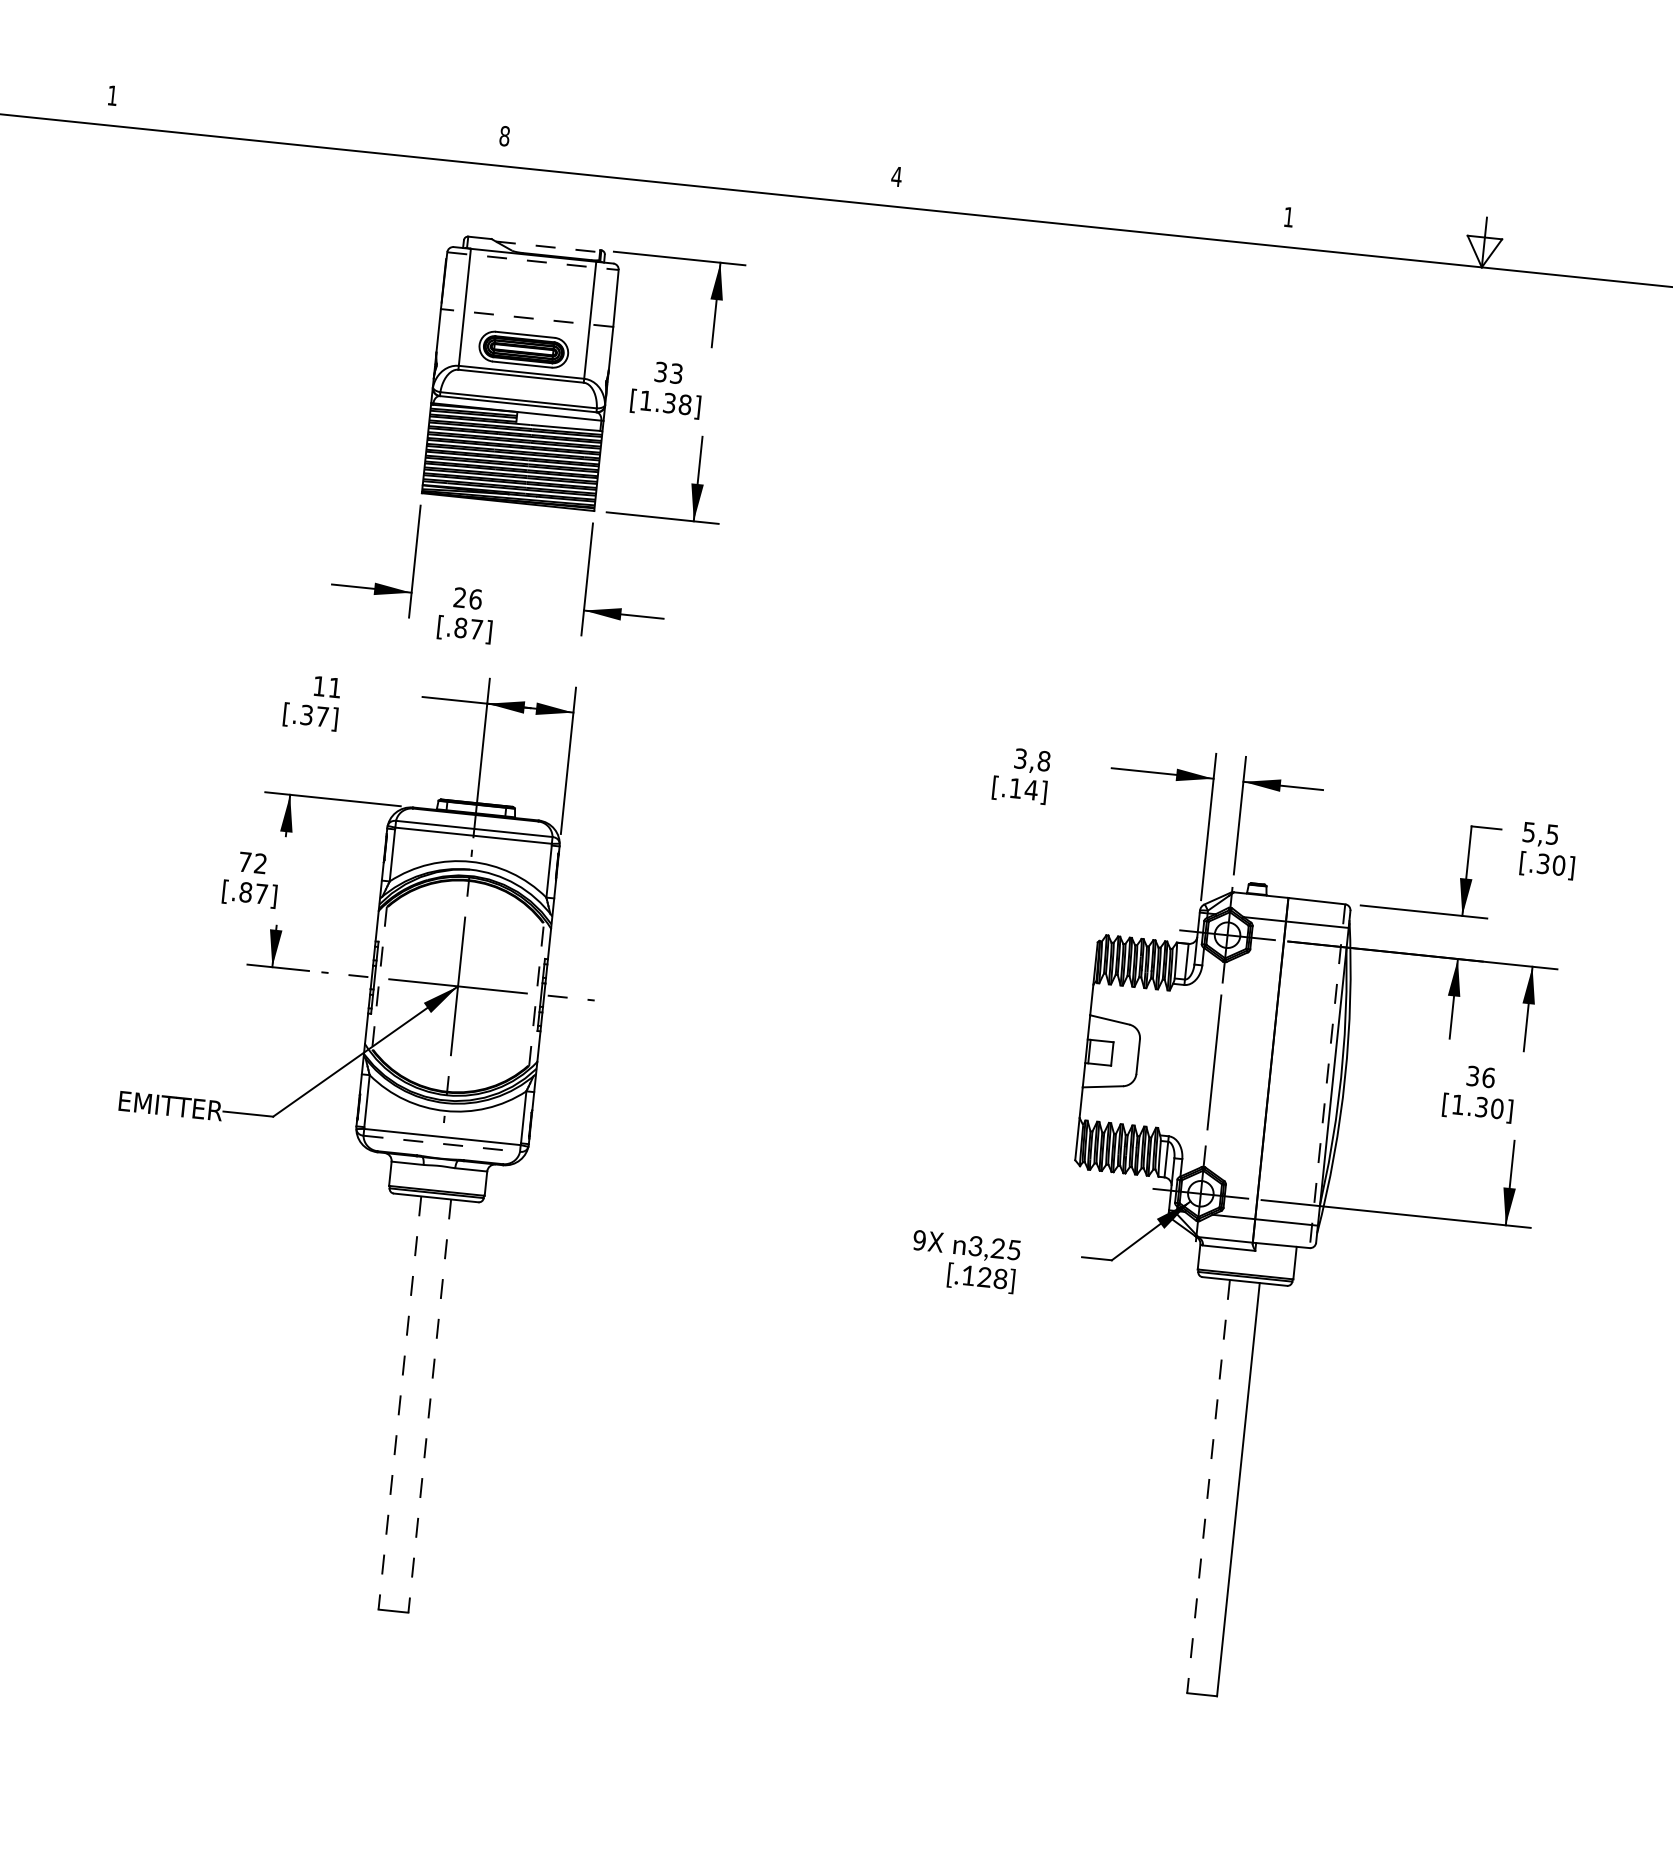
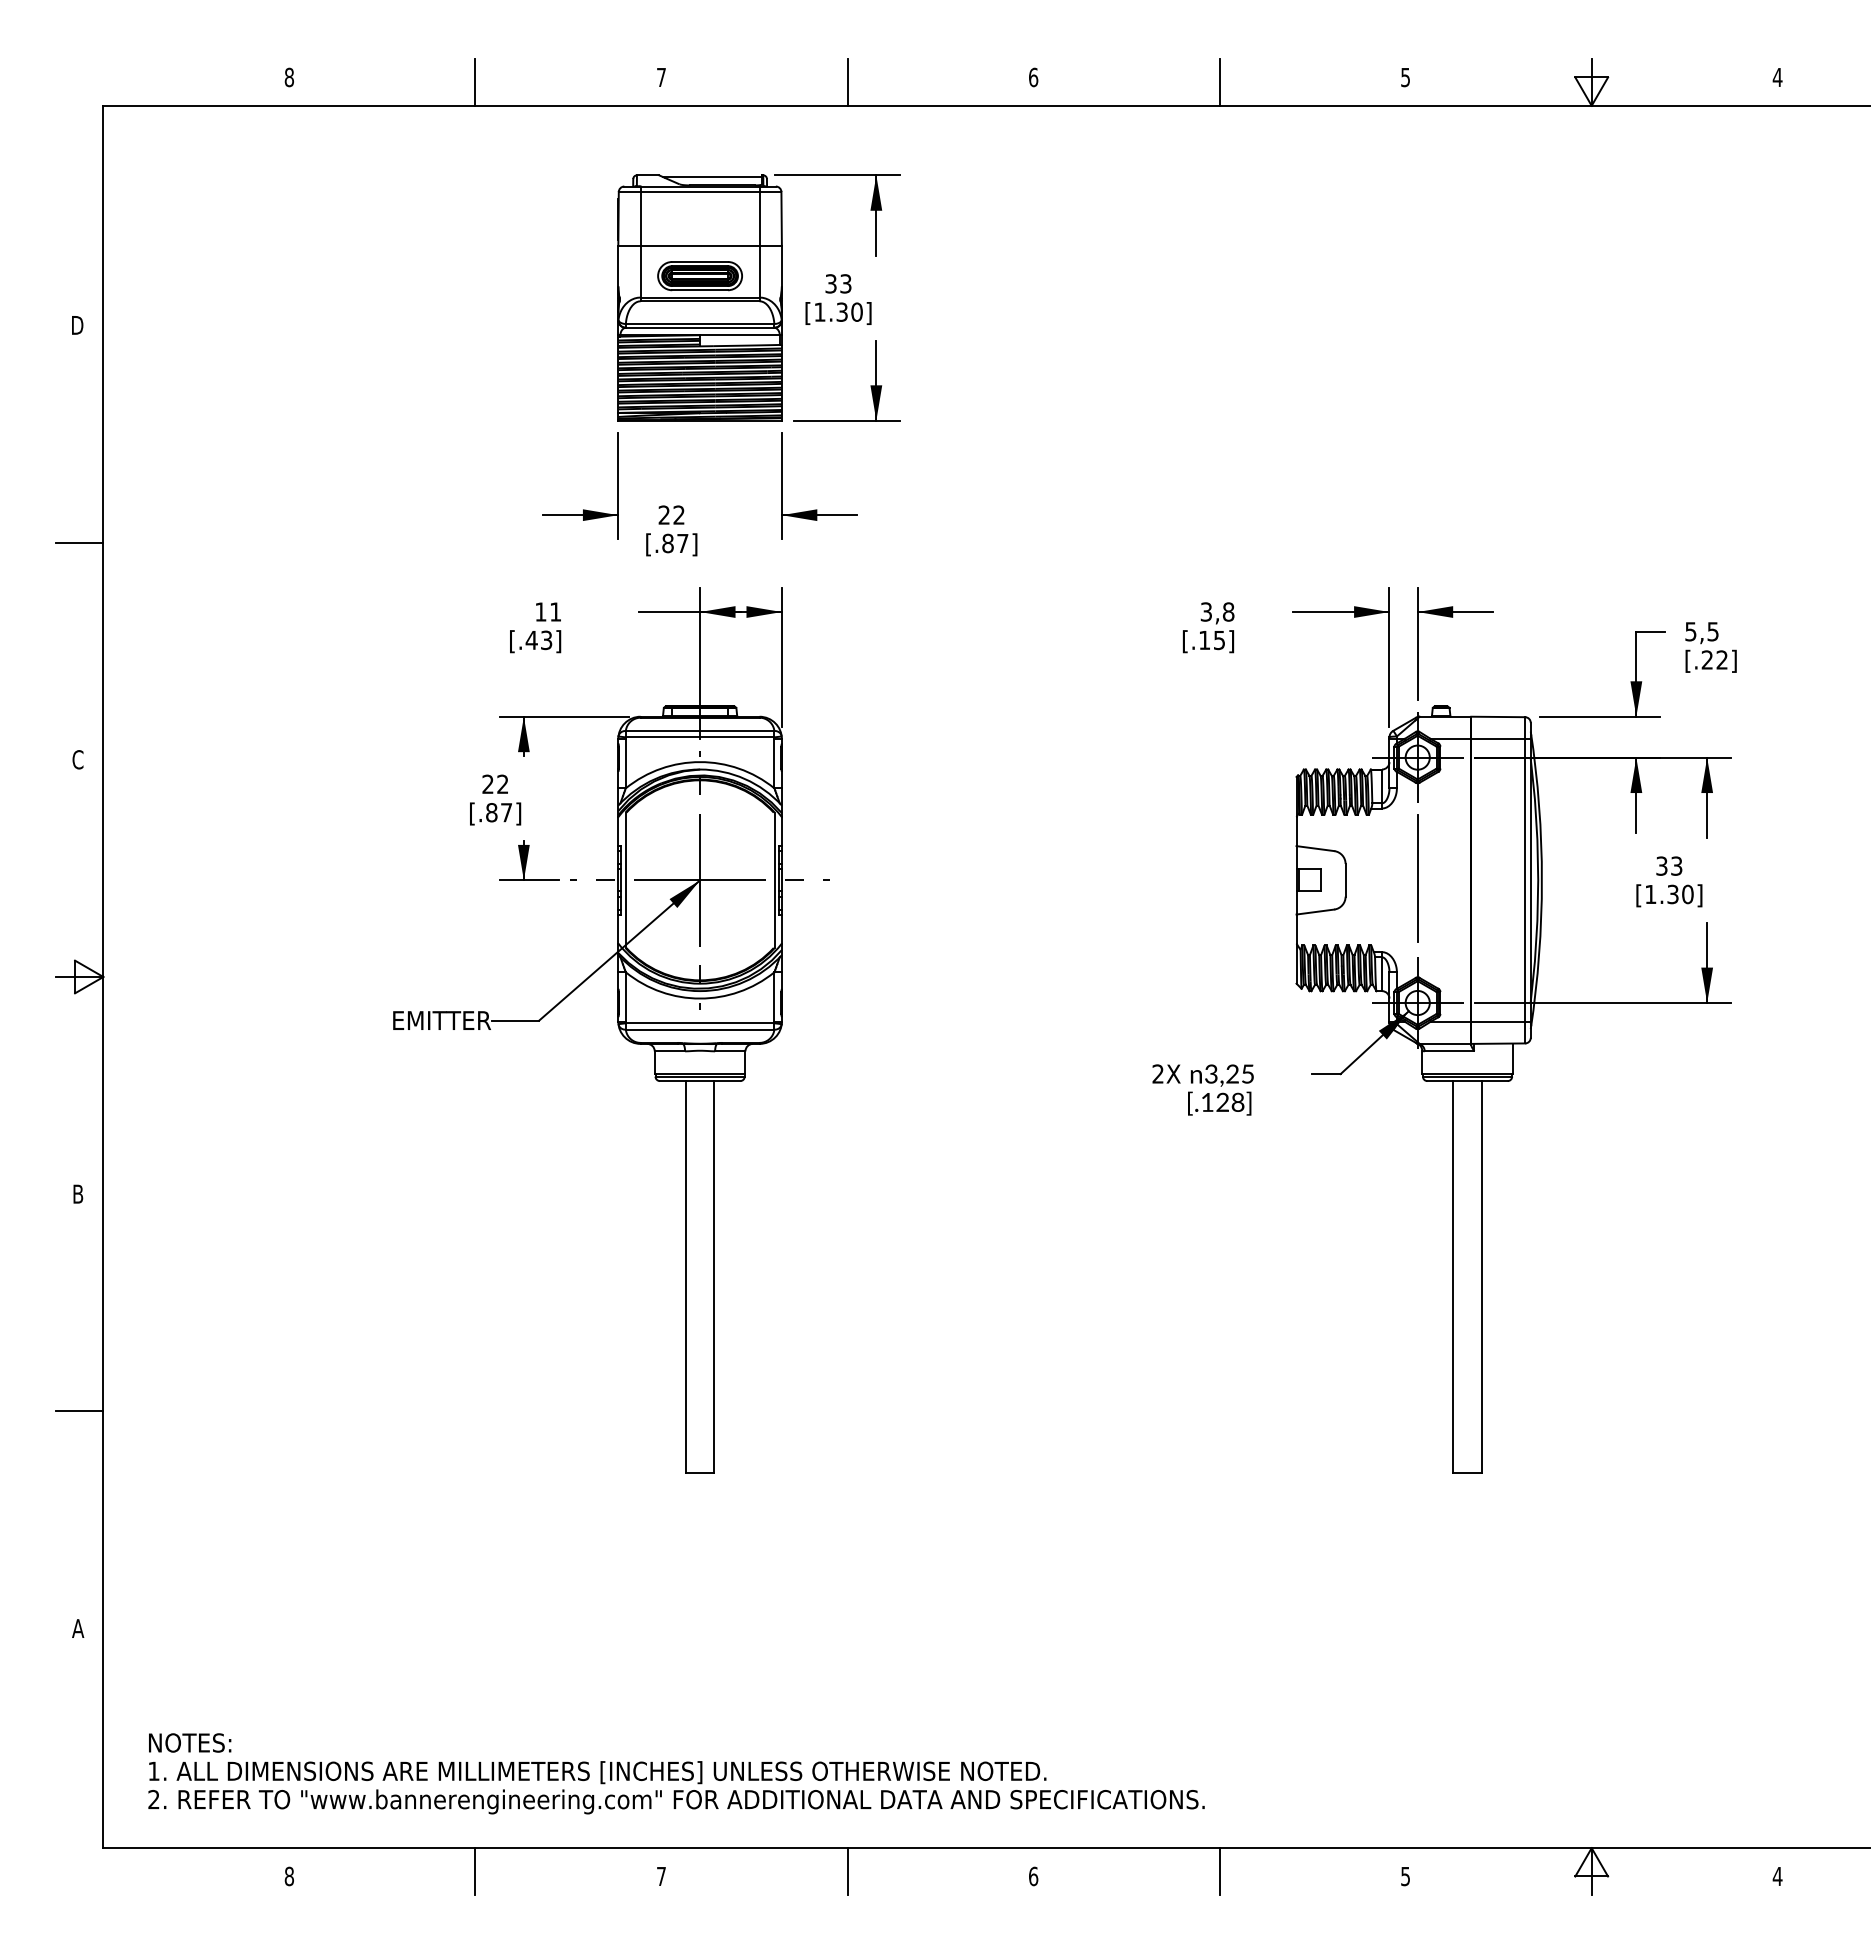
text: (111, 95) -> (288, 77), 1 -> 8
line: (308, 120) -> (475, 81), added
text: (504, 136) -> (661, 77), 8 -> 7
line: (700, 160) -> (847, 81), added
text: (896, 176) -> (1033, 77), 4 -> 6
line: (1092, 201) -> (1219, 81), added
text: (1288, 217) -> (1405, 77), 1 -> 5
line: (548, 247) -> (713, 177), dashed -> solid
line: (533, 261) -> (700, 192), dashed -> solid
line: (527, 318) -> (700, 246), dashed -> solid
text: (684, 404) -> (856, 311), [1.38] -> [1.30]
text: (476, 598) -> (679, 514), 26 -> 22
text: (313, 716) -> (538, 640), [.37] -> [.43]
text: (1031, 790) -> (1219, 640), [.14] -> [.15]
text: (244, 861) -> (487, 783), 72 -> 22
text: (1550, 864) -> (1714, 659), [.30] -> [.22]
line: (379, 978) -> (625, 880), dashed -> solid
line: (536, 994) -> (774, 880), dashed -> solid
line: (1327, 1076) -> (1525, 880), dashed -> solid
text: (1488, 1077) -> (1676, 865), 36 -> 33
line: (442, 1143) -> (700, 1029), dashed -> solid
text: (918, 1239) -> (1157, 1073), 9X -> 2X
line: (399, 1403) -> (685, 1277), dashed -> solid
line: (429, 1406) -> (714, 1277), dashed -> solid
line: (1208, 1486) -> (1453, 1277), dashed -> solid

